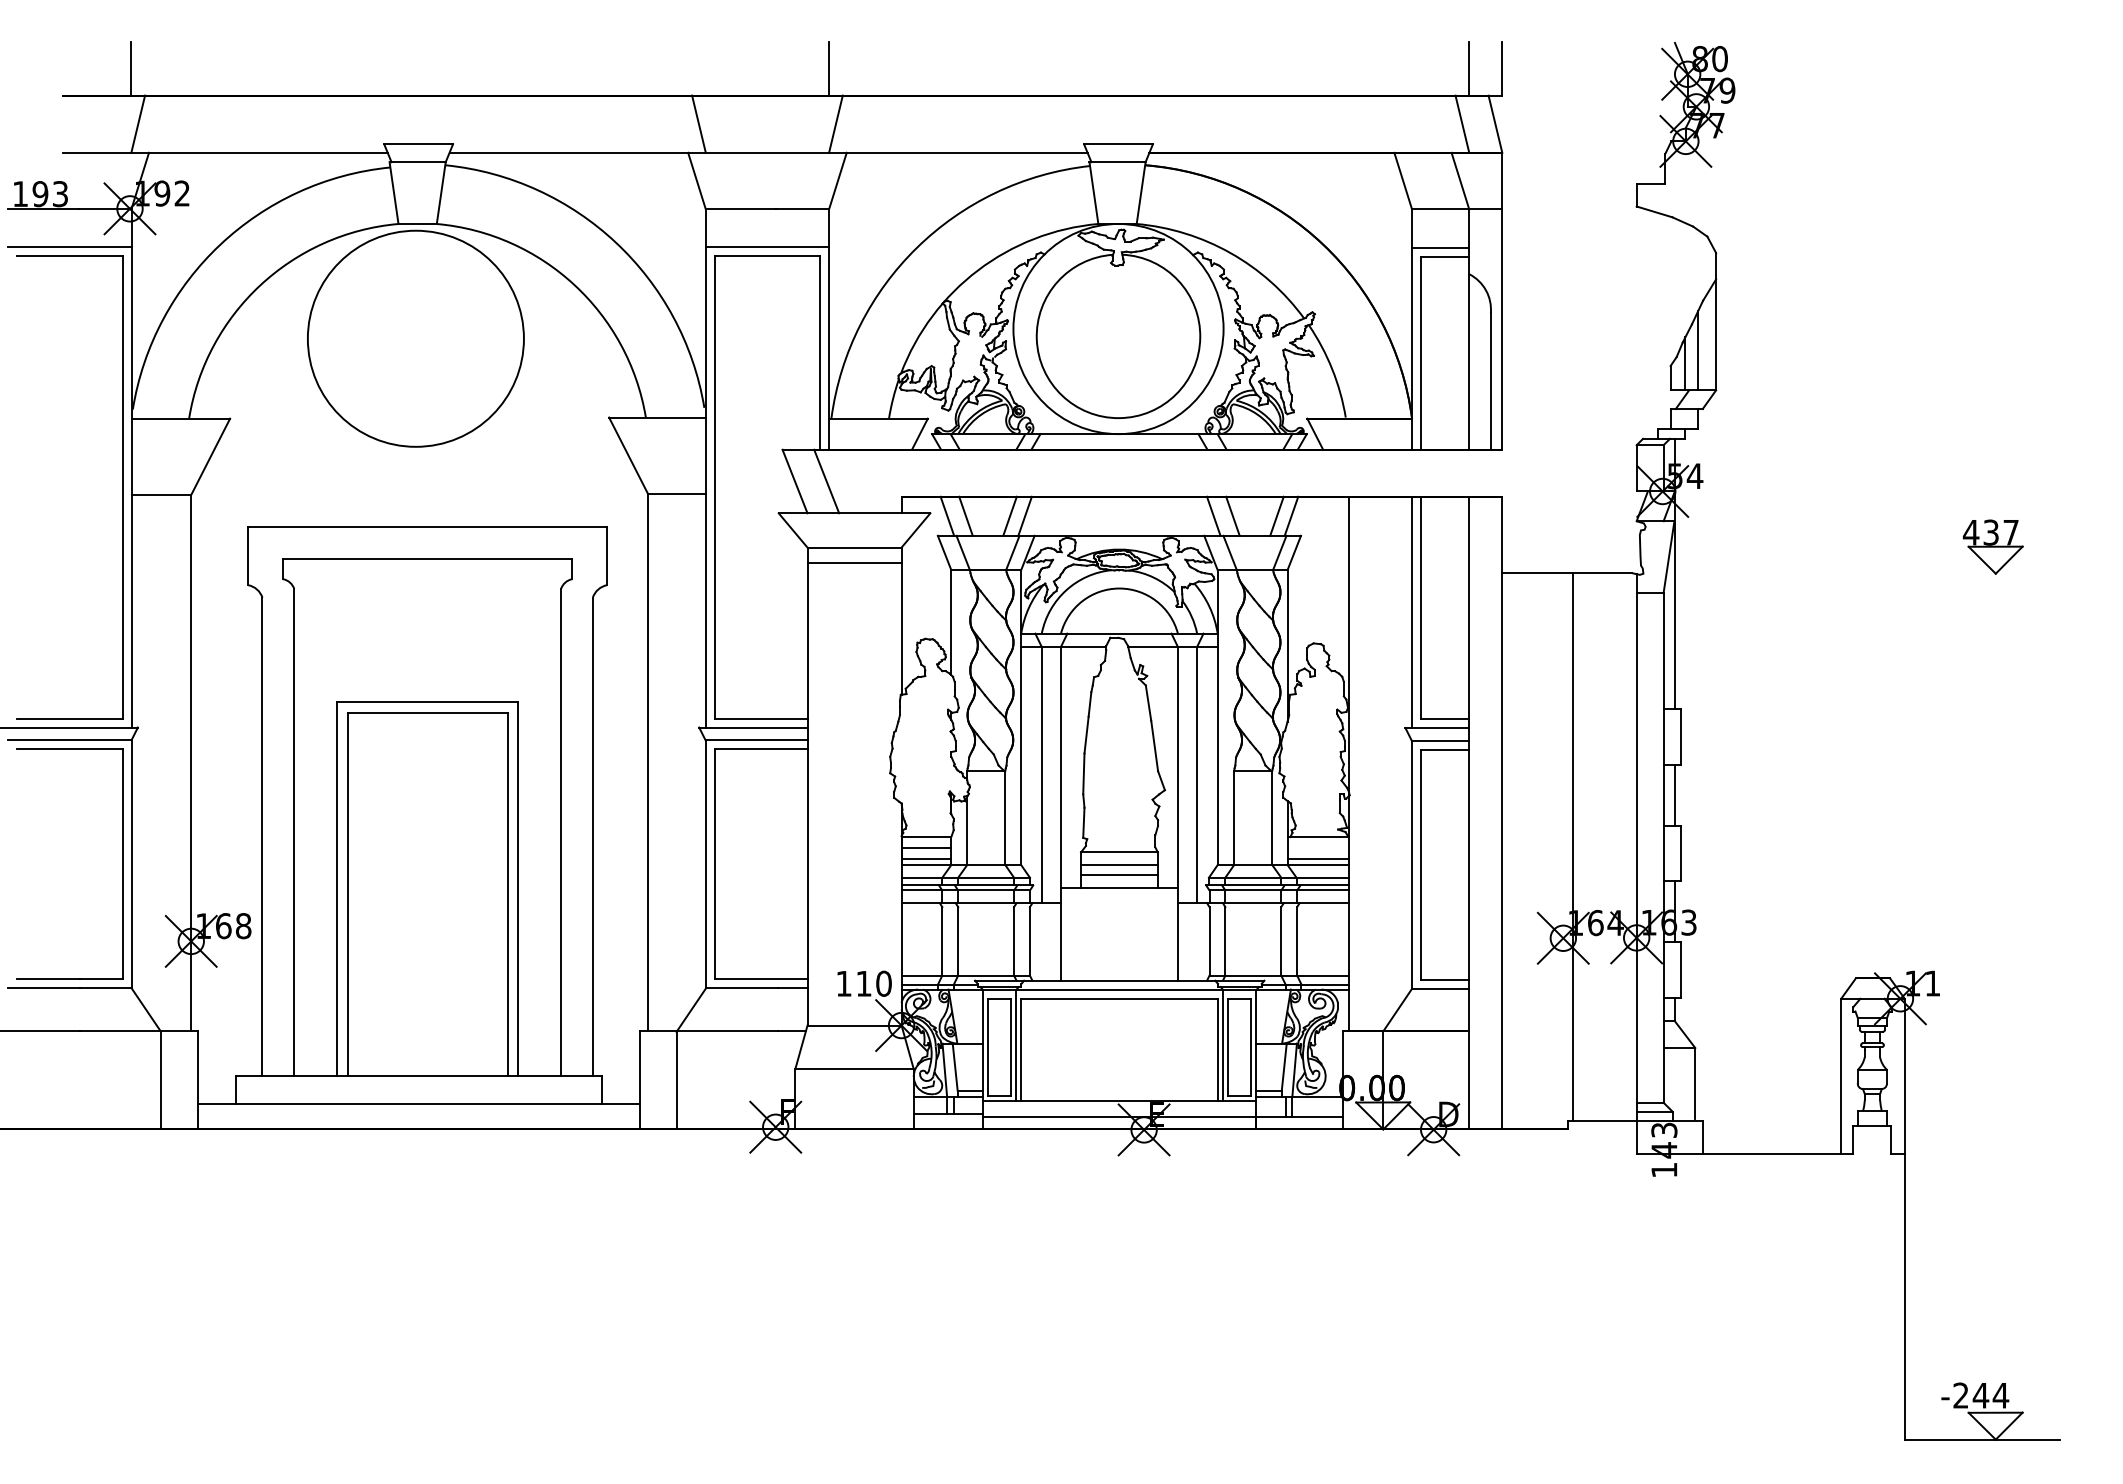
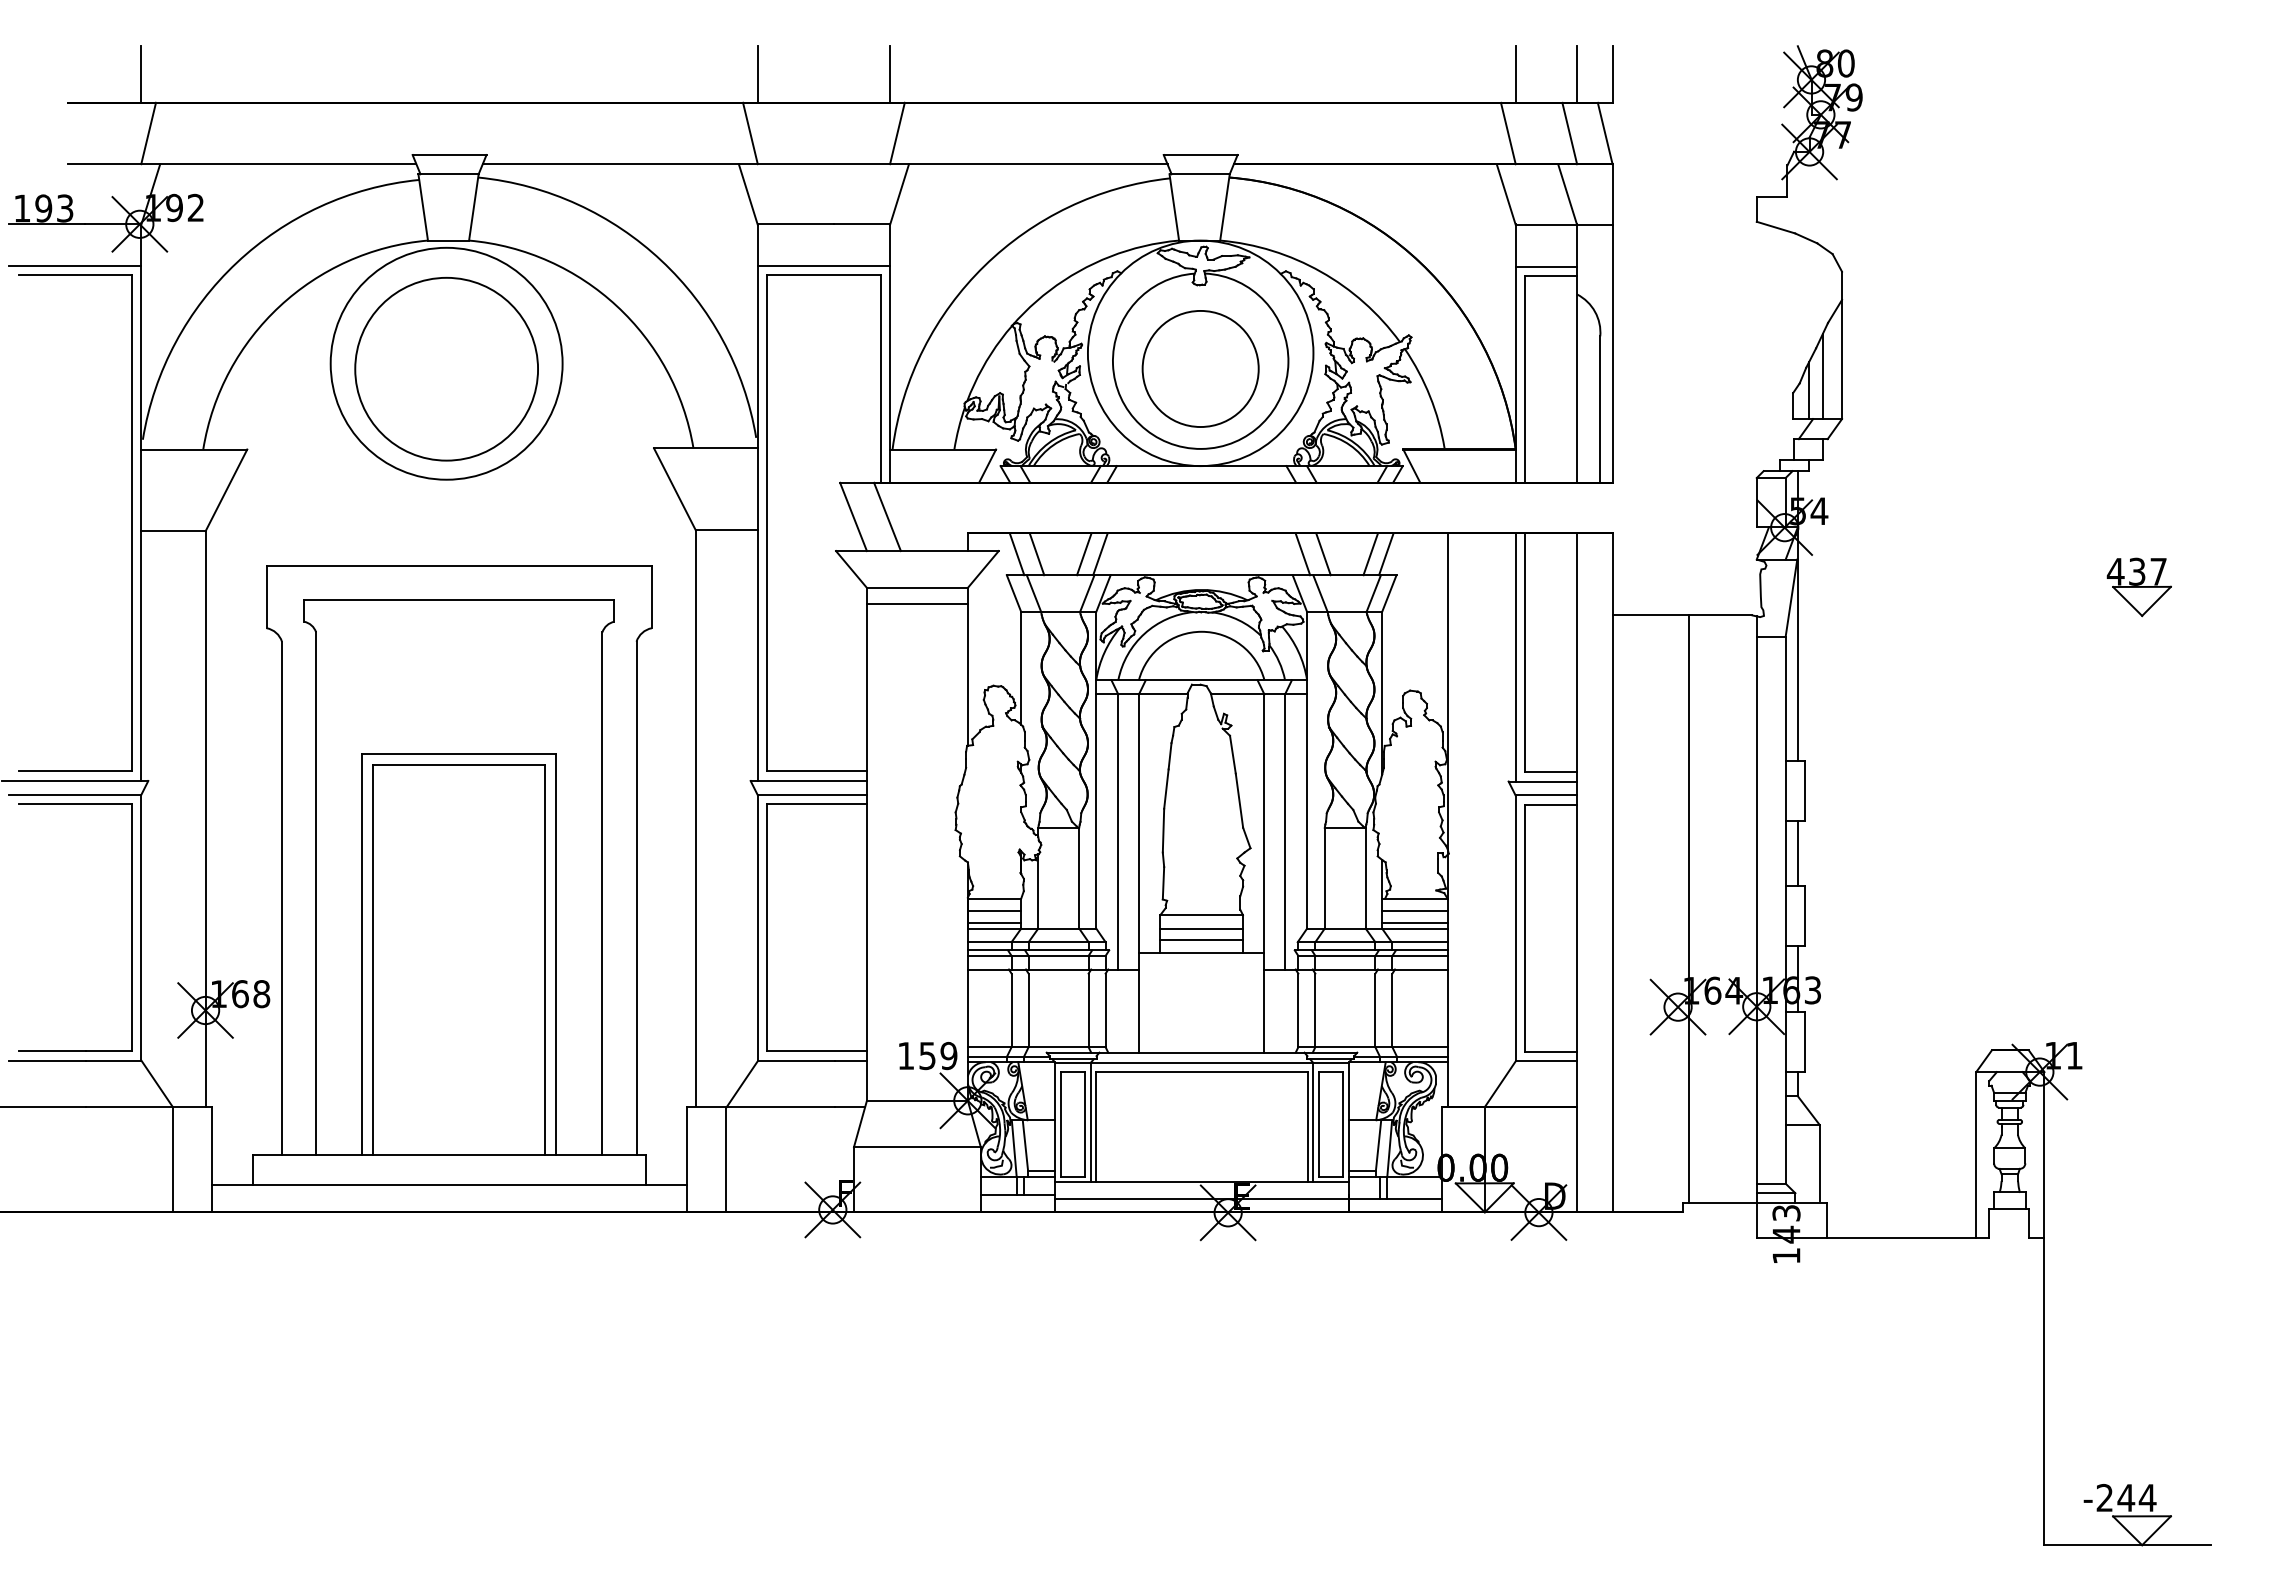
line: (705, 68) -> (757, 73), added
line: (1411, 68) -> (1515, 73), added
line: (1405, 124) -> (1508, 133), added
circle: (415, 343) -> (446, 368), added
circle: (1118, 343) -> (1200, 368), added
line: (1317, 848) -> (1414, 910), added
text: (874, 984) -> (938, 1056), 110 -> 159

